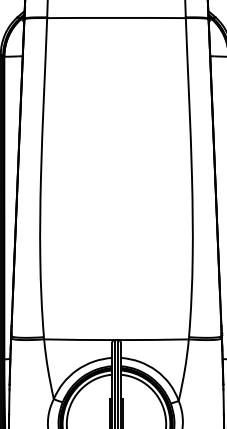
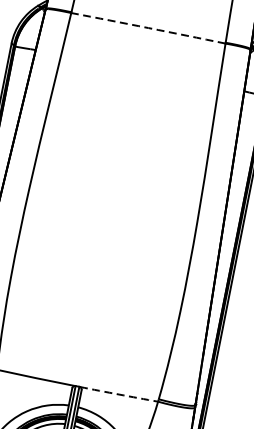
arc: (116, 17) -> (148, 27), solid -> dashed
arc: (153, 339) -> (118, 394), solid -> dashed

